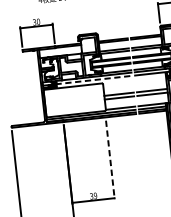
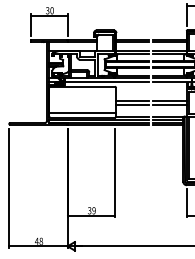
line: (93, 80) -> (106, 82), dashed -> solid
line: (75, 109) -> (82, 112), added
line: (110, 160) -> (114, 173), dashed -> solid

